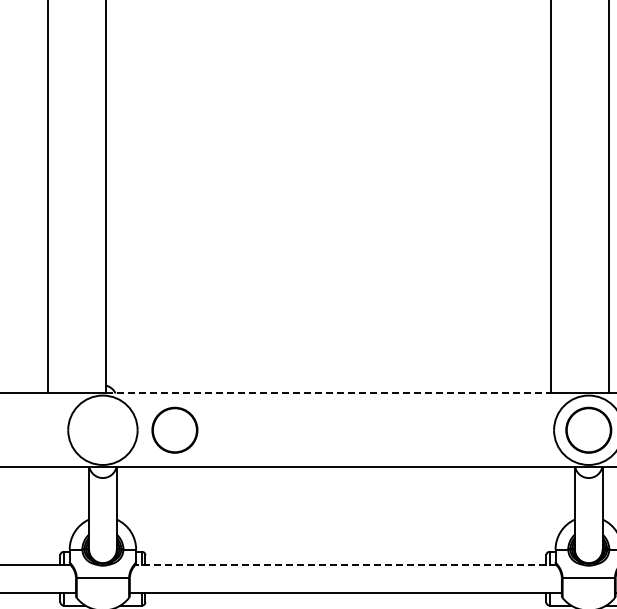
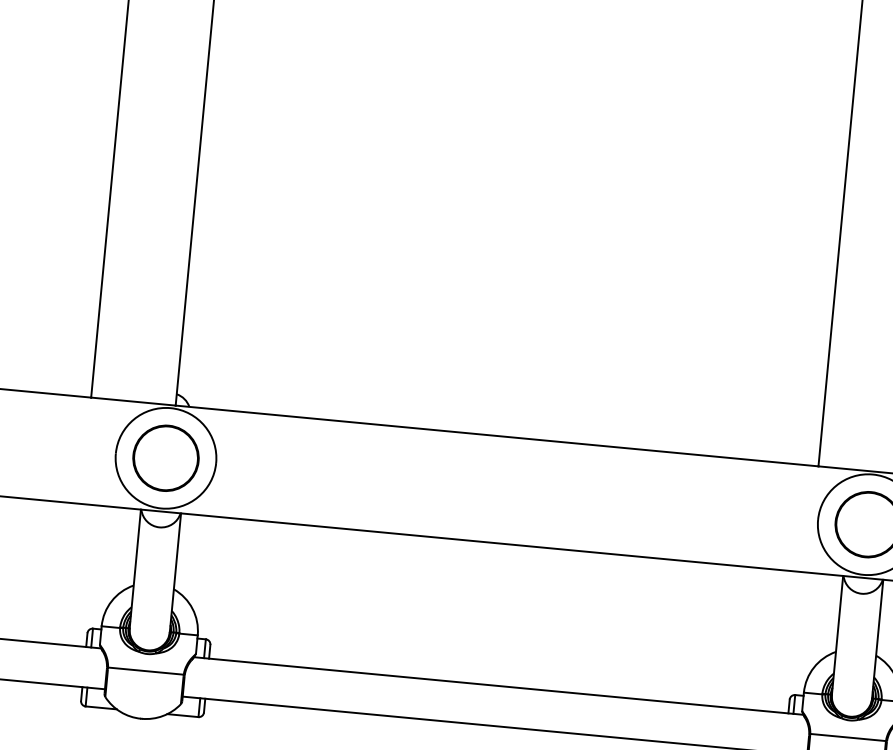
line: (329, 393) -> (498, 436), dashed -> solid
circle: (174, 429) -> (165, 457), moved
line: (345, 564) -> (498, 685), dashed -> solid

